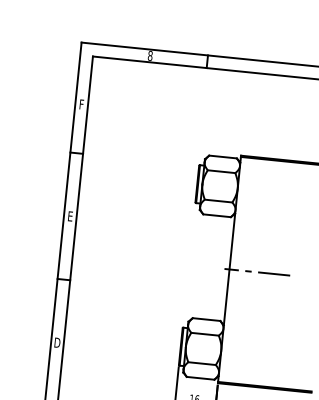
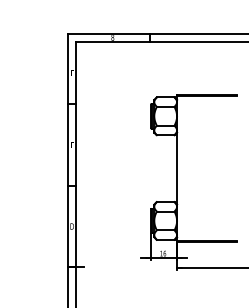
line: (256, 271) -> (194, 168), removed

